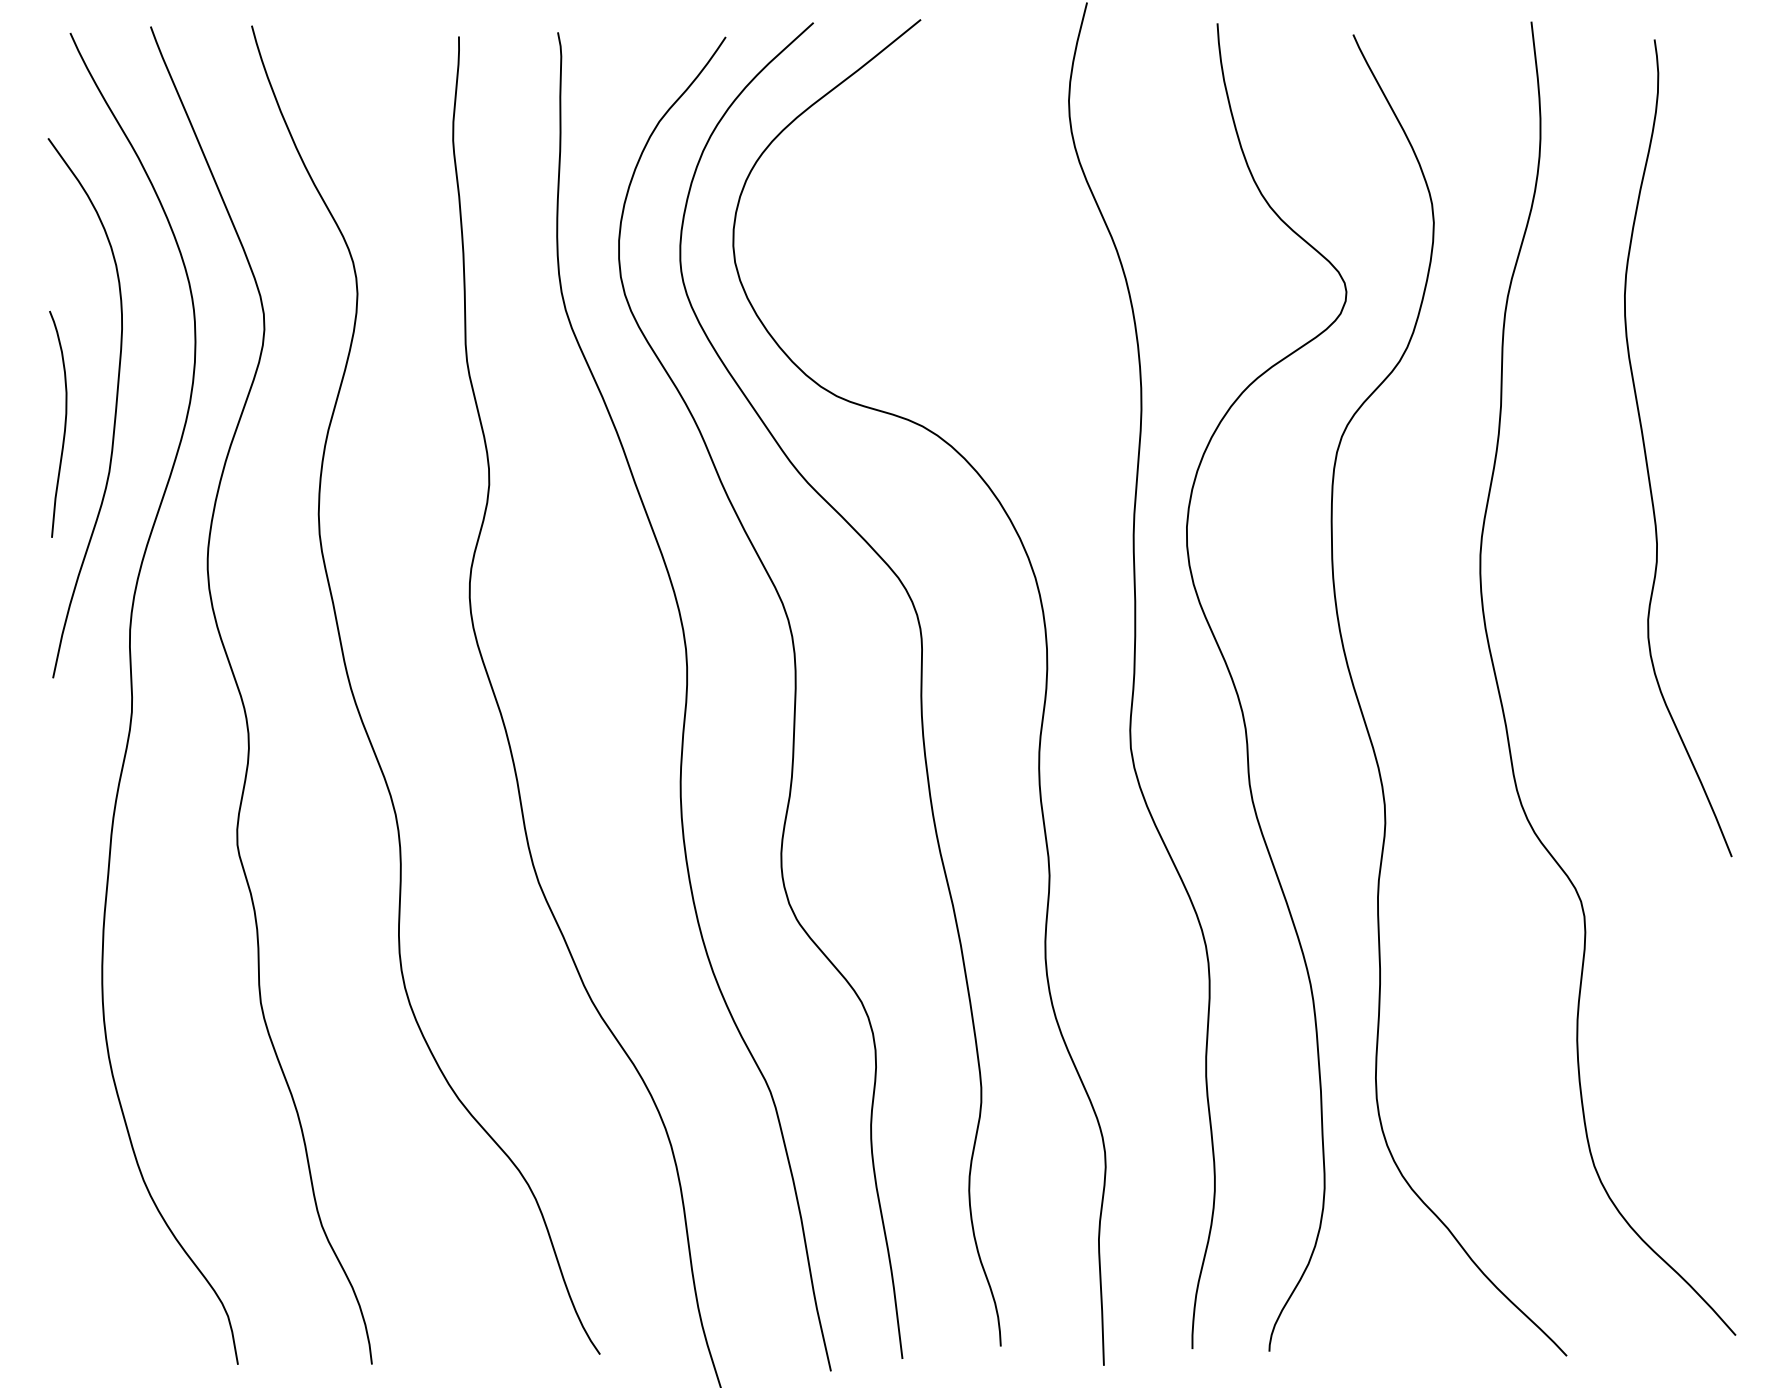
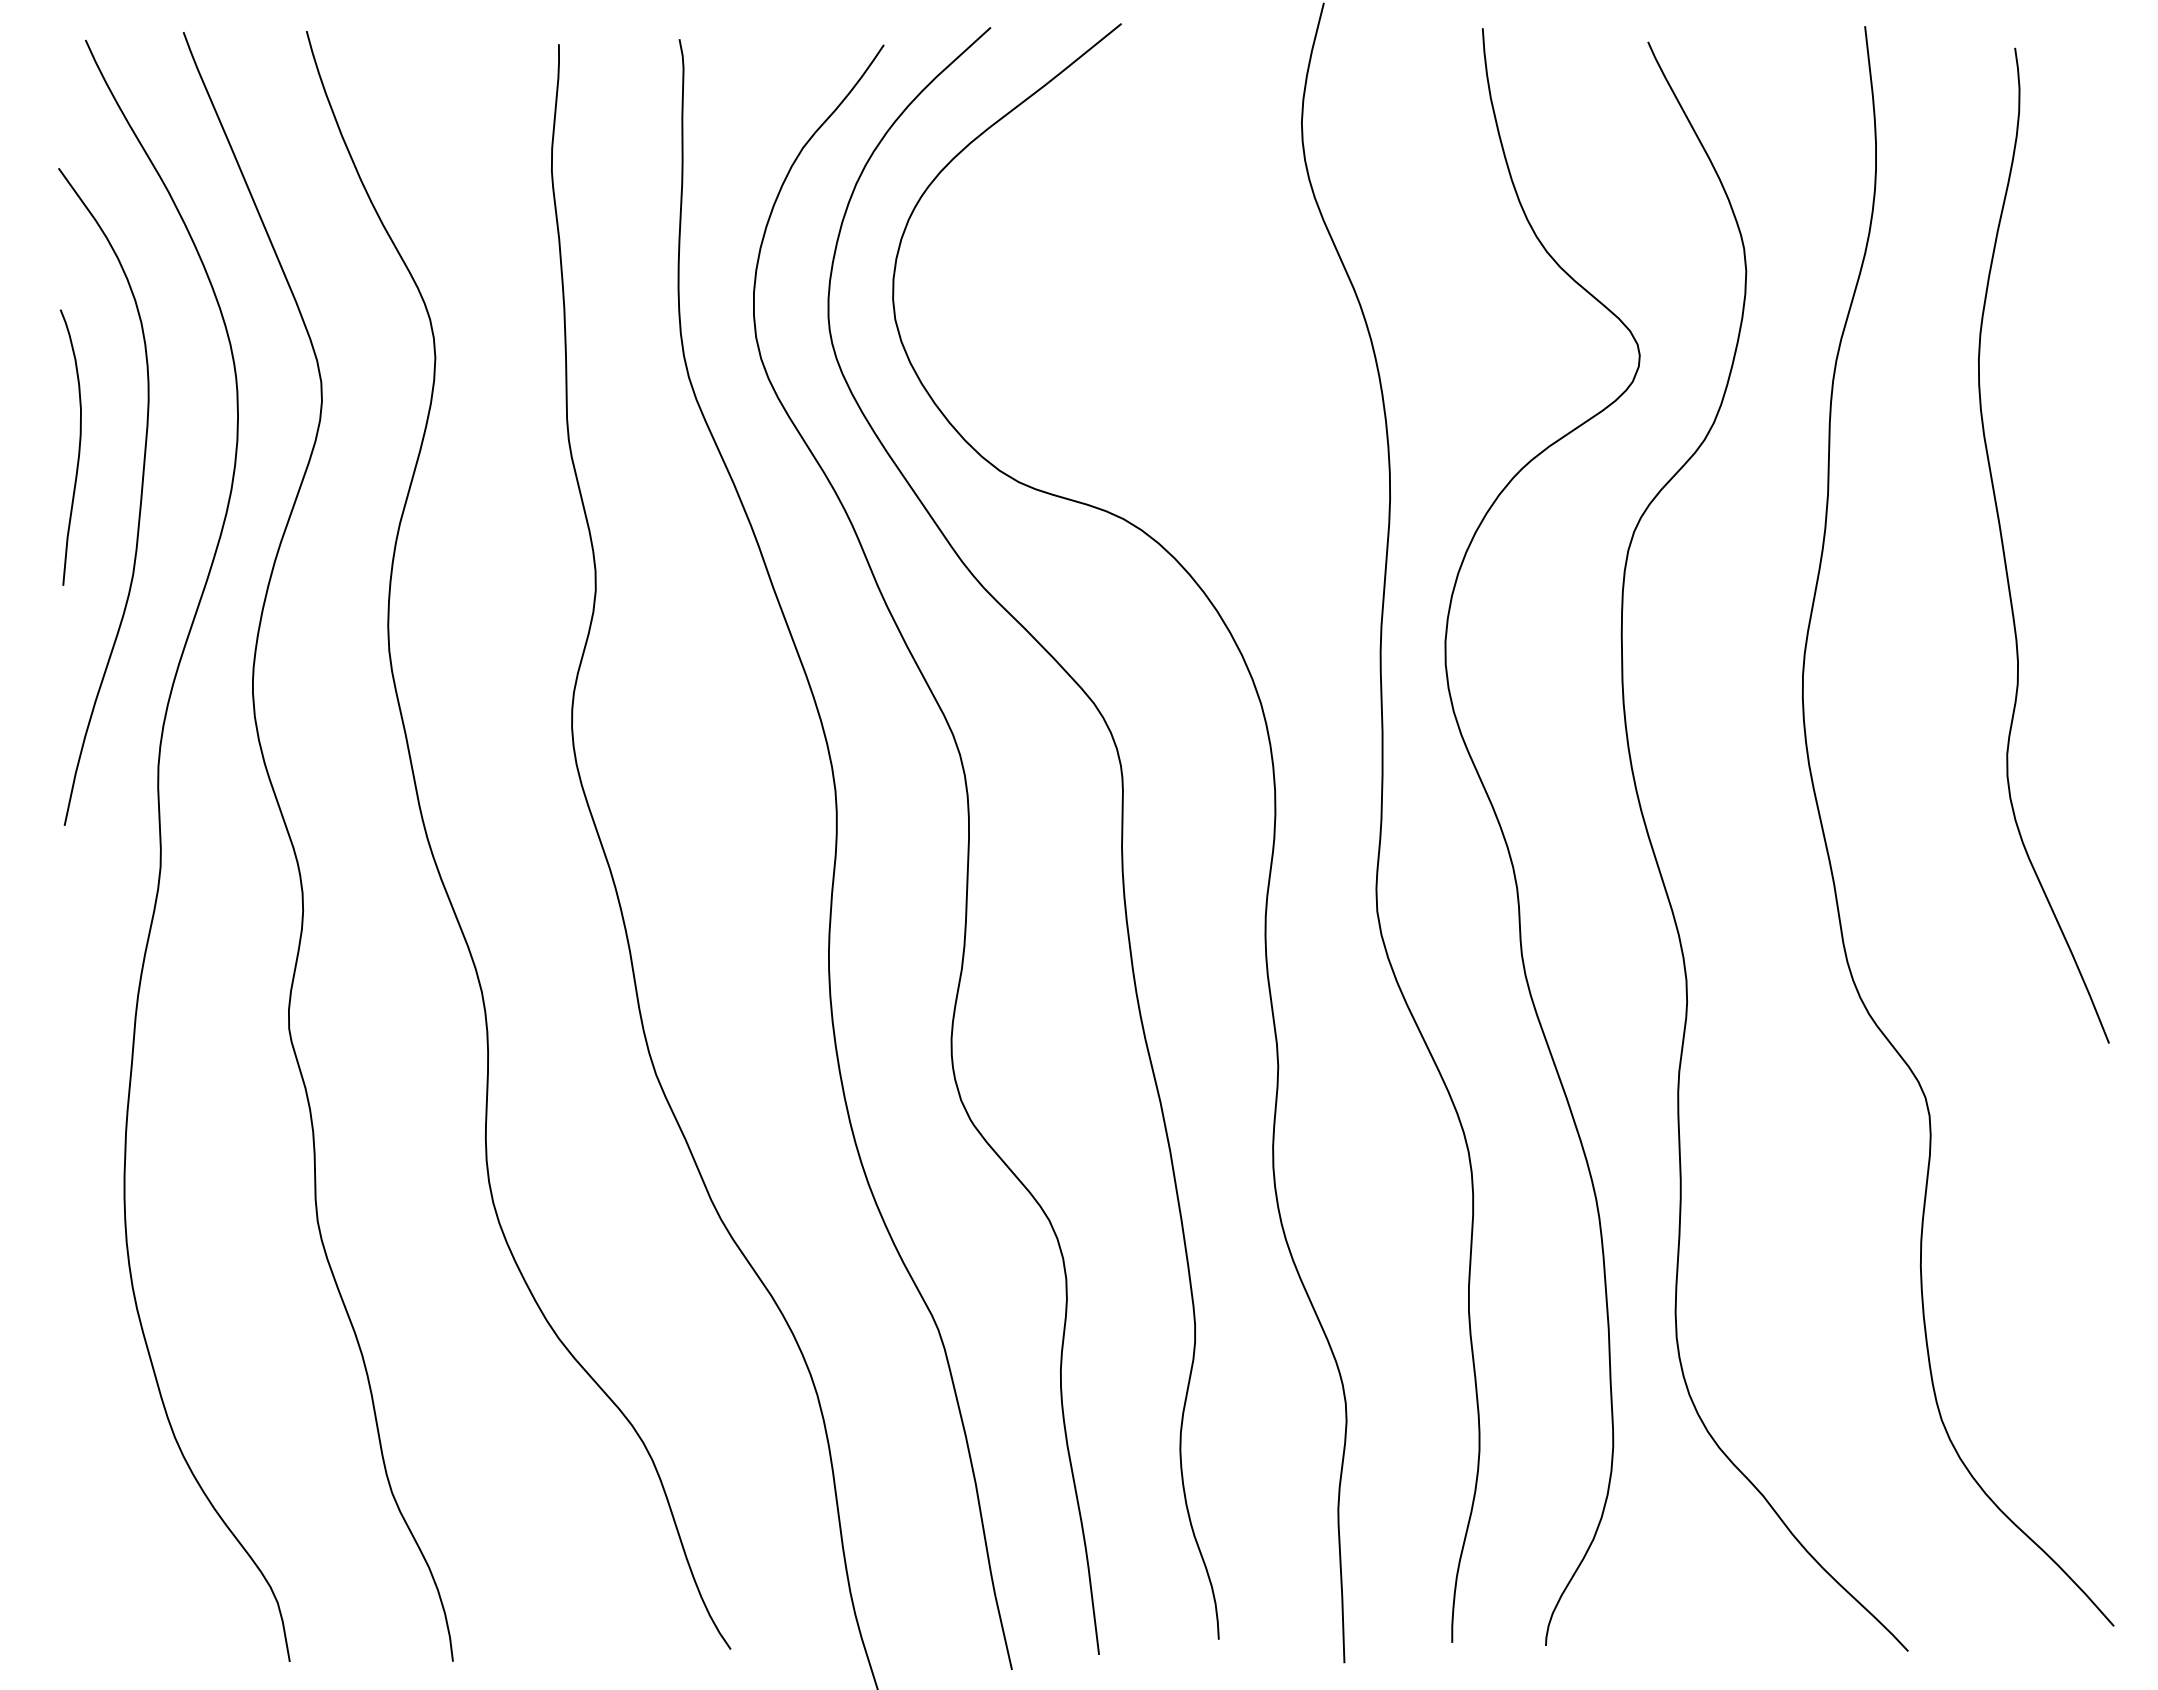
curve: (64, 424) -> (78, 447), moved

